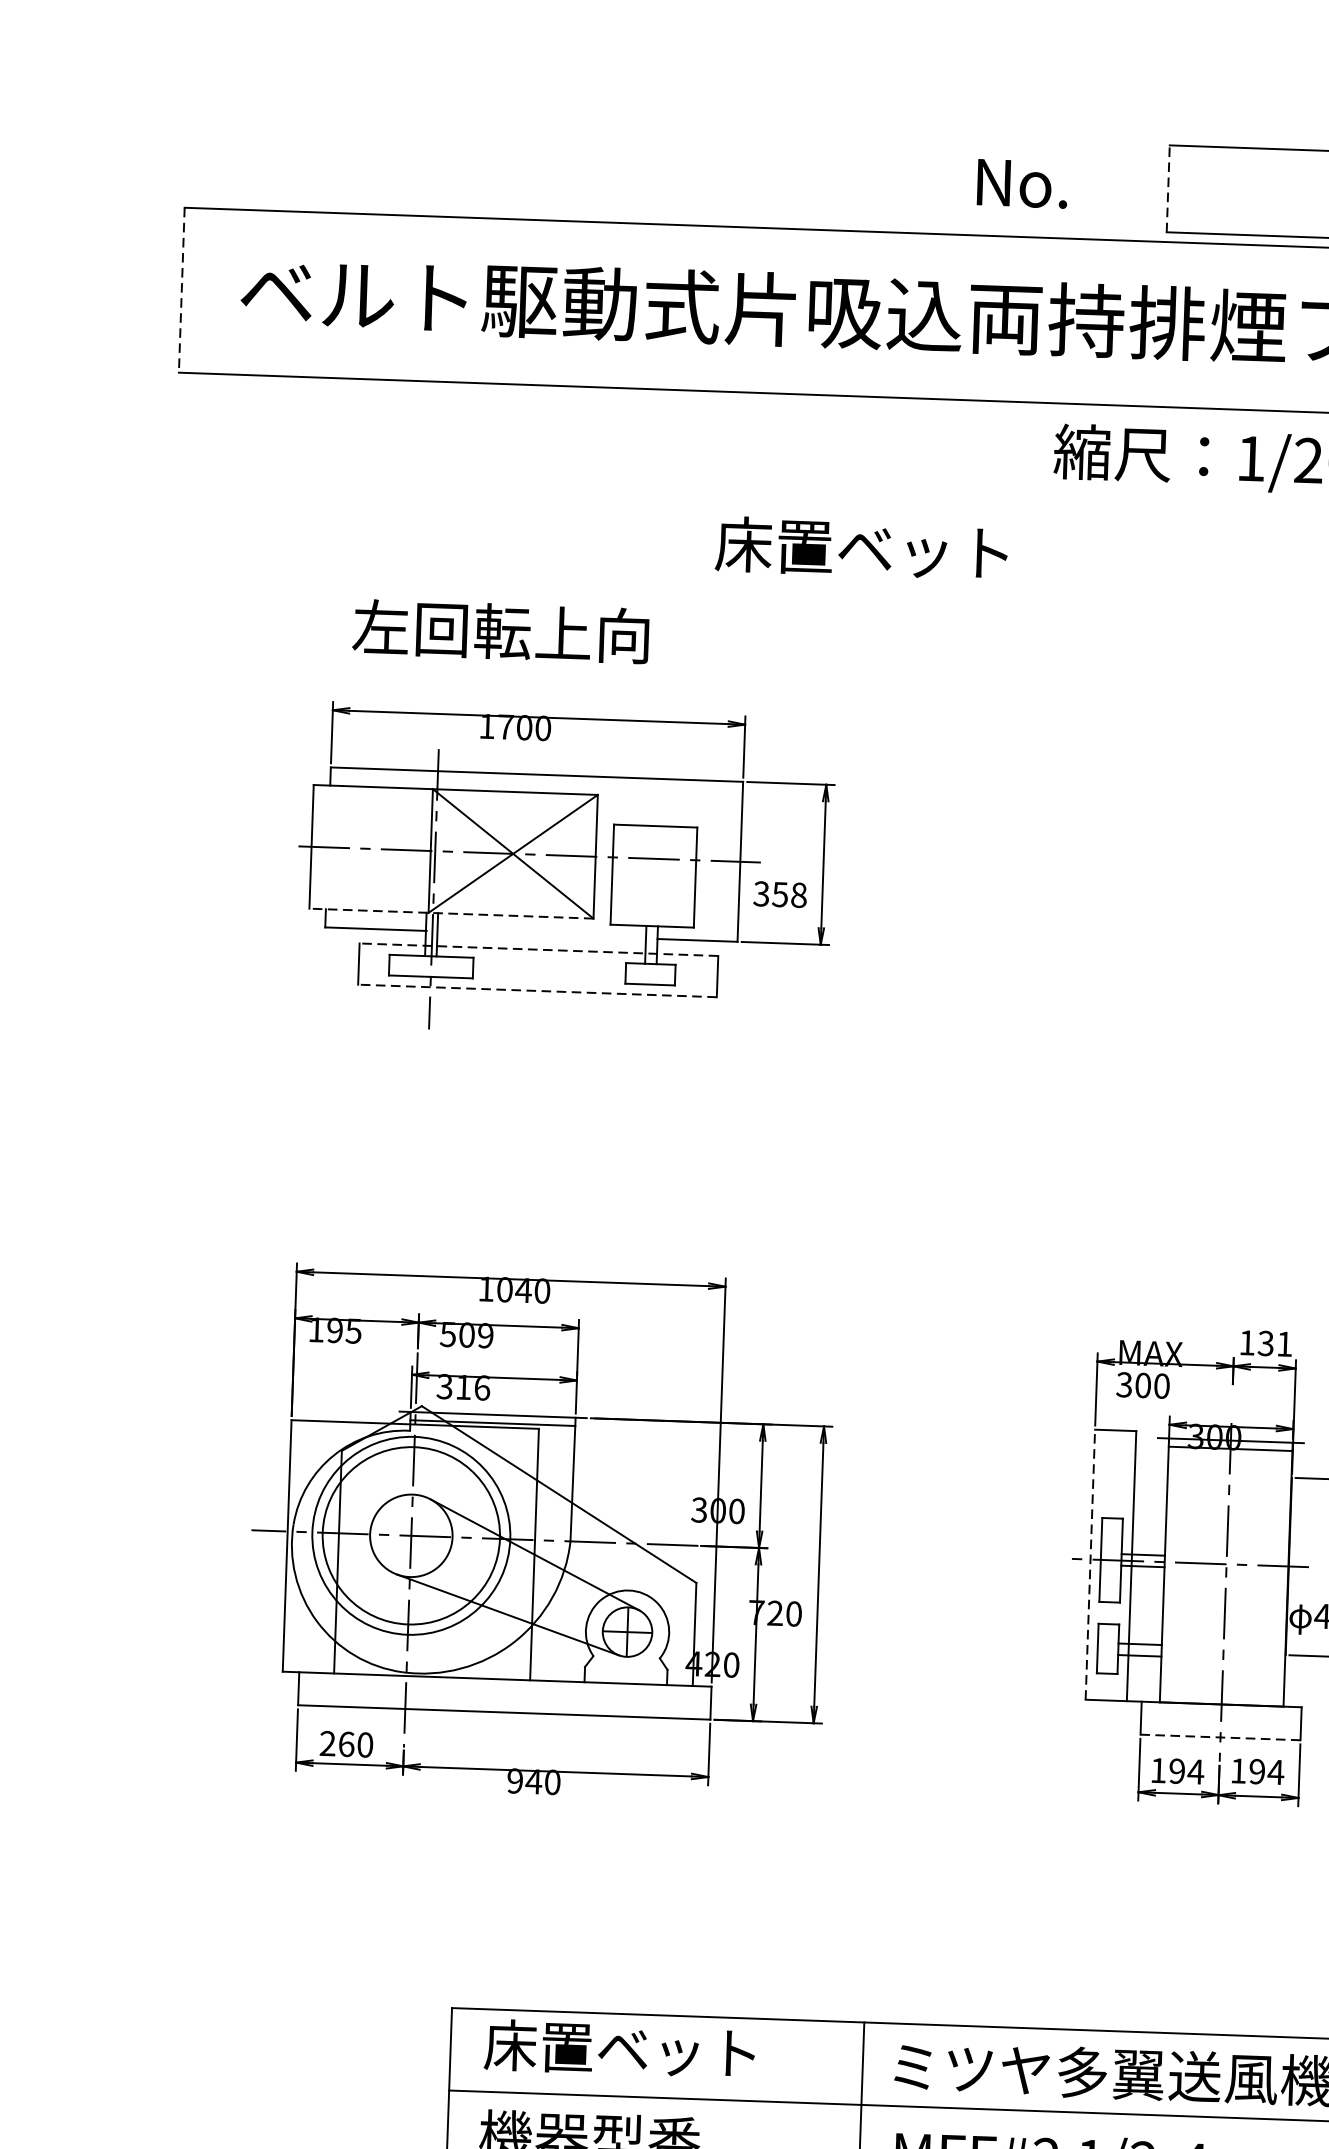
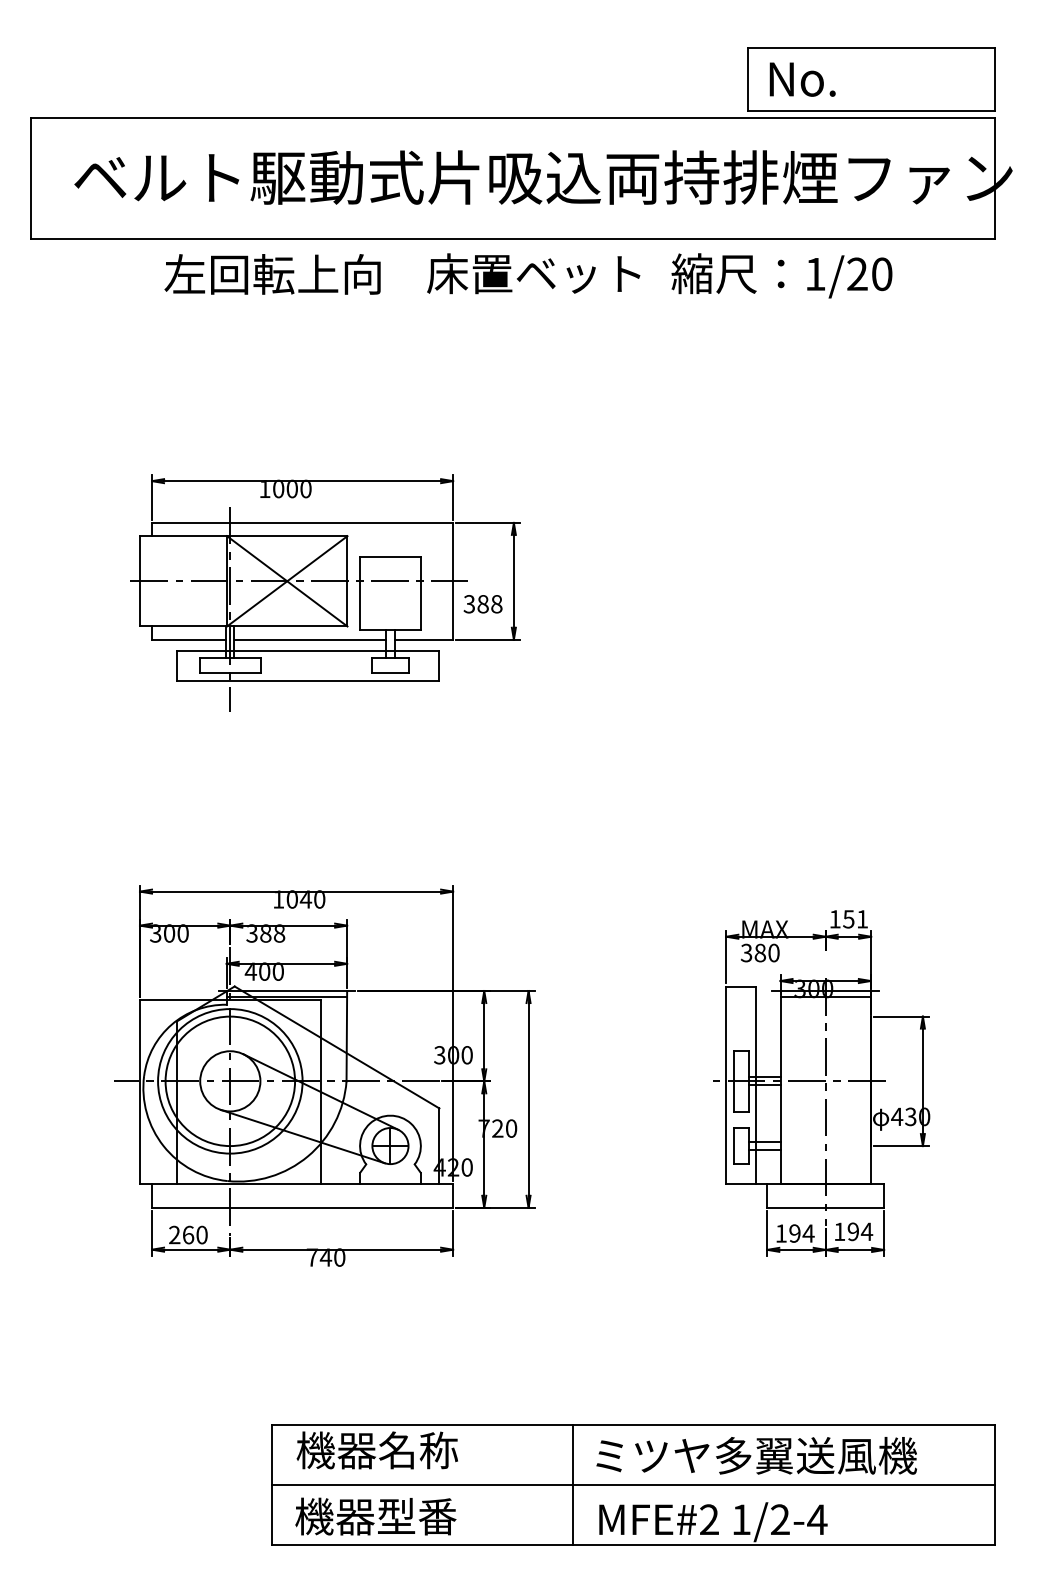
text: (1022, 183) -> (802, 79), moved
line: (1168, 188) -> (748, 79), dashed -> solid
line: (182, 291) -> (31, 179), dashed -> solid
text: (861, 548) -> (533, 273), moved
text: (500, 631) -> (272, 274), moved
text: (505, 726) -> (278, 488), 1700 -> 1000
text: (779, 894) -> (482, 604), 358 -> 388
line: (451, 913) -> (243, 626), dashed -> solid
line: (542, 934) -> (310, 639), added
line: (538, 949) -> (308, 650), dashed -> solid
line: (537, 990) -> (308, 680), dashed -> solid
text: (335, 1330) -> (169, 933), 195 -> 300
text: (467, 1335) -> (266, 933), 509 -> 388
text: (1265, 1342) -> (848, 918), 131 -> 151
text: (1143, 1384) -> (760, 952), 300 -> 380
text: (463, 1387) -> (264, 971), 316 -> 400
line: (1090, 1565) -> (726, 1085), dashed -> solid
line: (1220, 1737) -> (825, 1207), dashed -> solid
text: (514, 1780) -> (311, 1257), 940 -> 740
text: (619, 2049) -> (395, 1450), 床置ベット -> 機器名称

